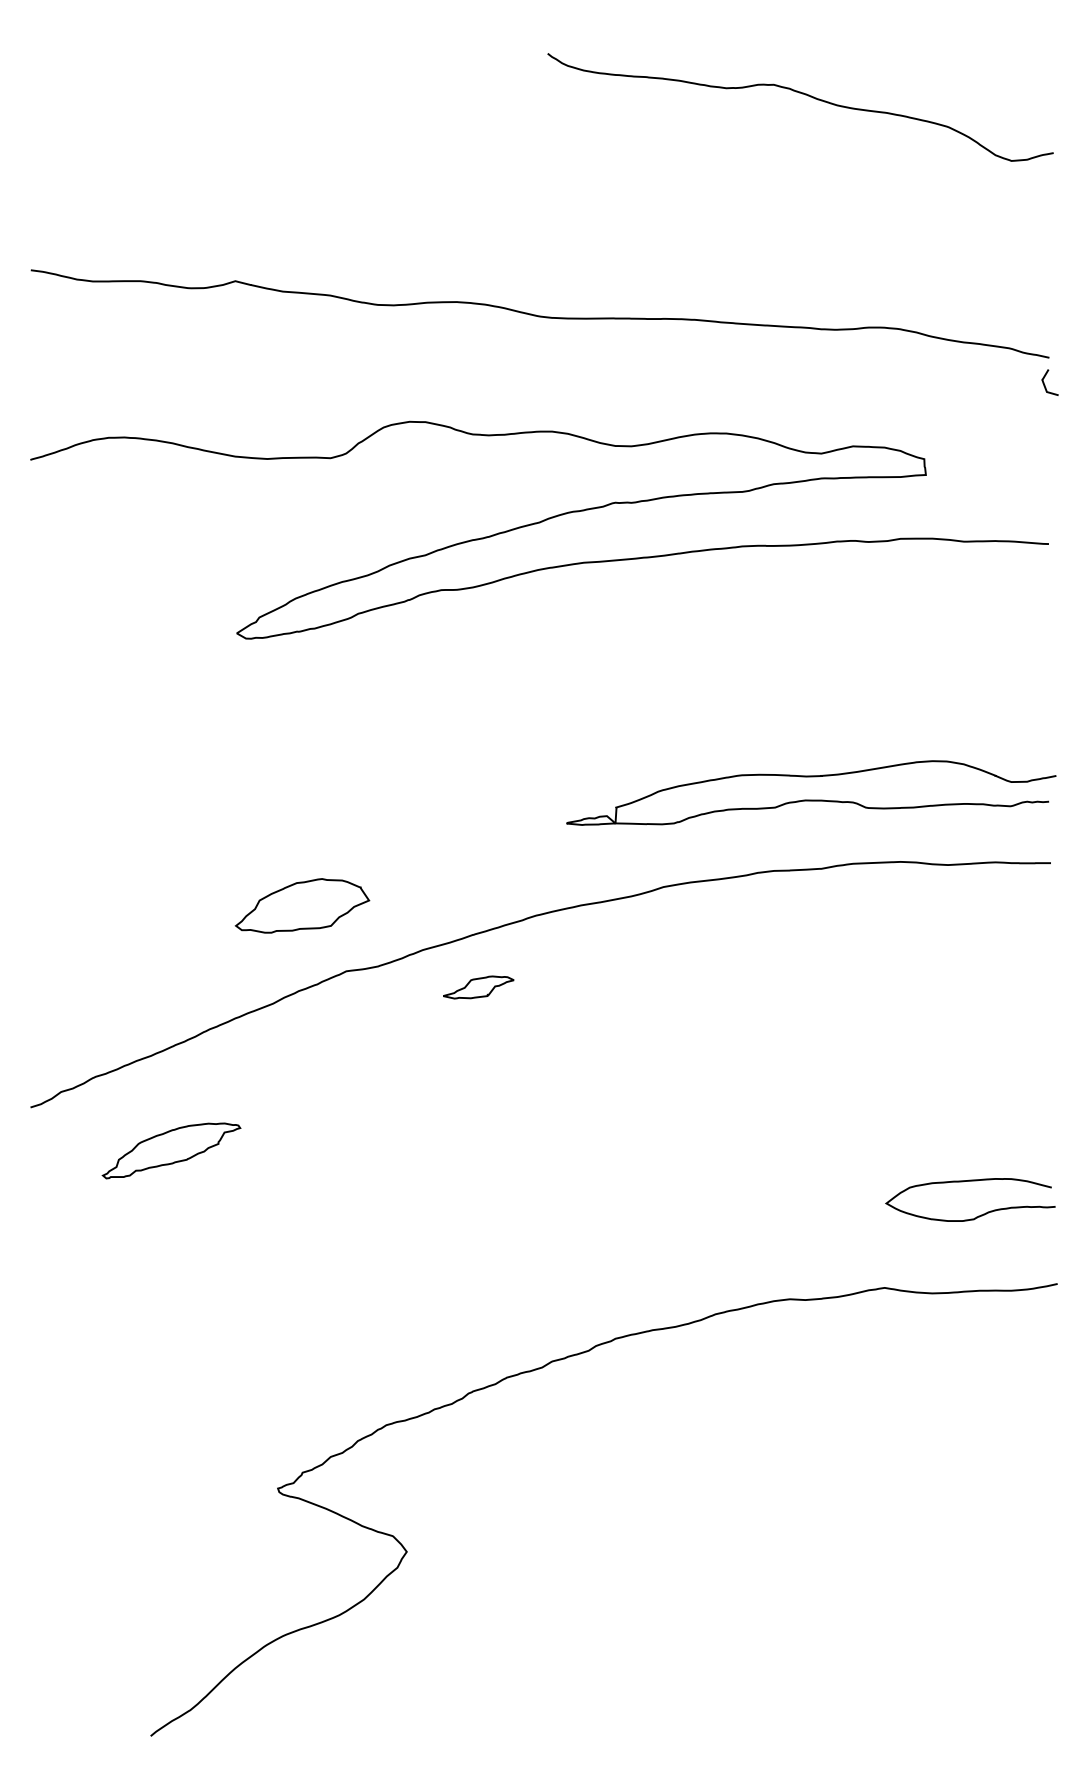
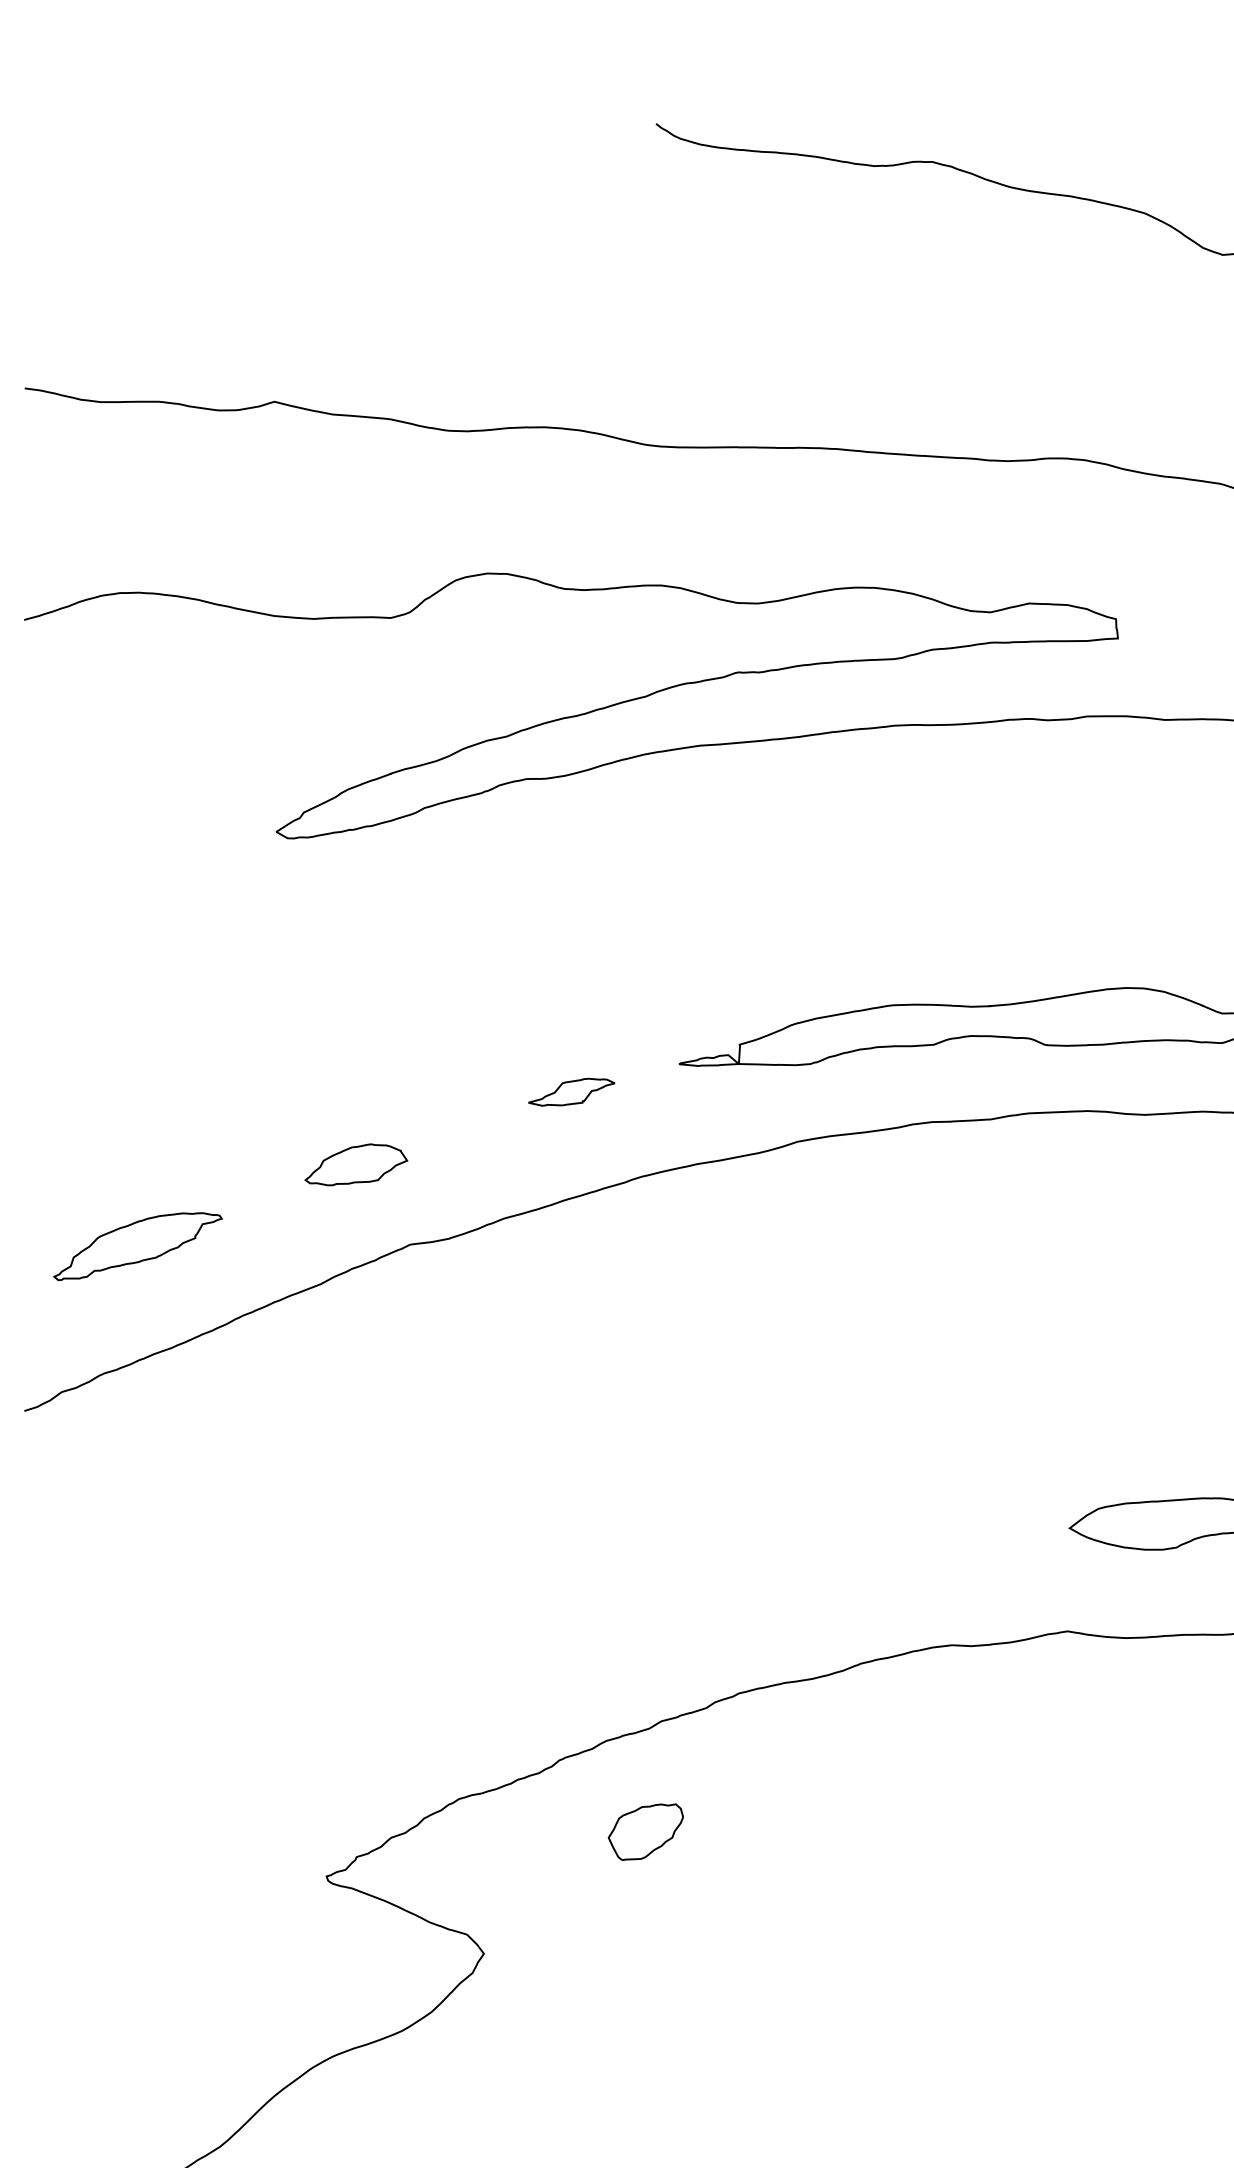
part: (301, 905) -> (355, 1164), size x0.62
part: (478, 987) -> (571, 1092), moved
part: (171, 1150) -> (137, 1246), moved
part: (539, 1452) -> (646, 1832), added

